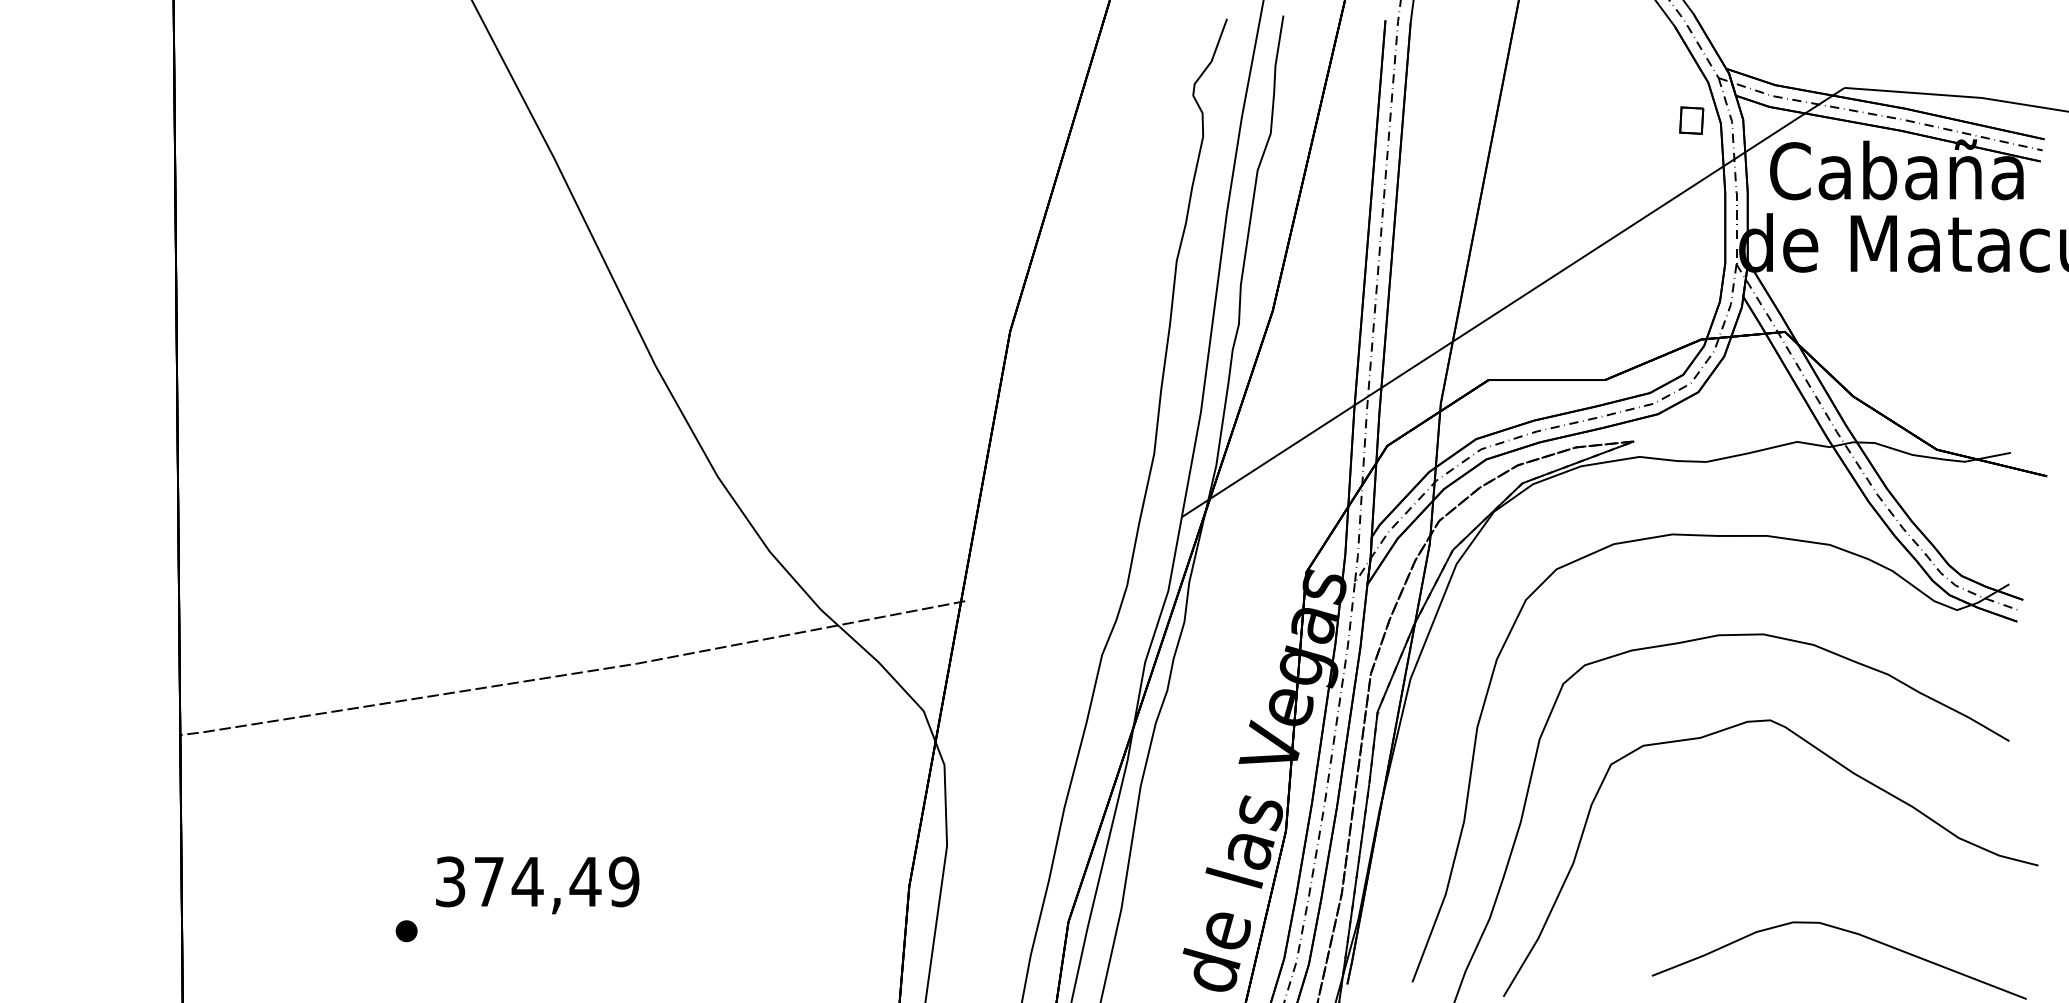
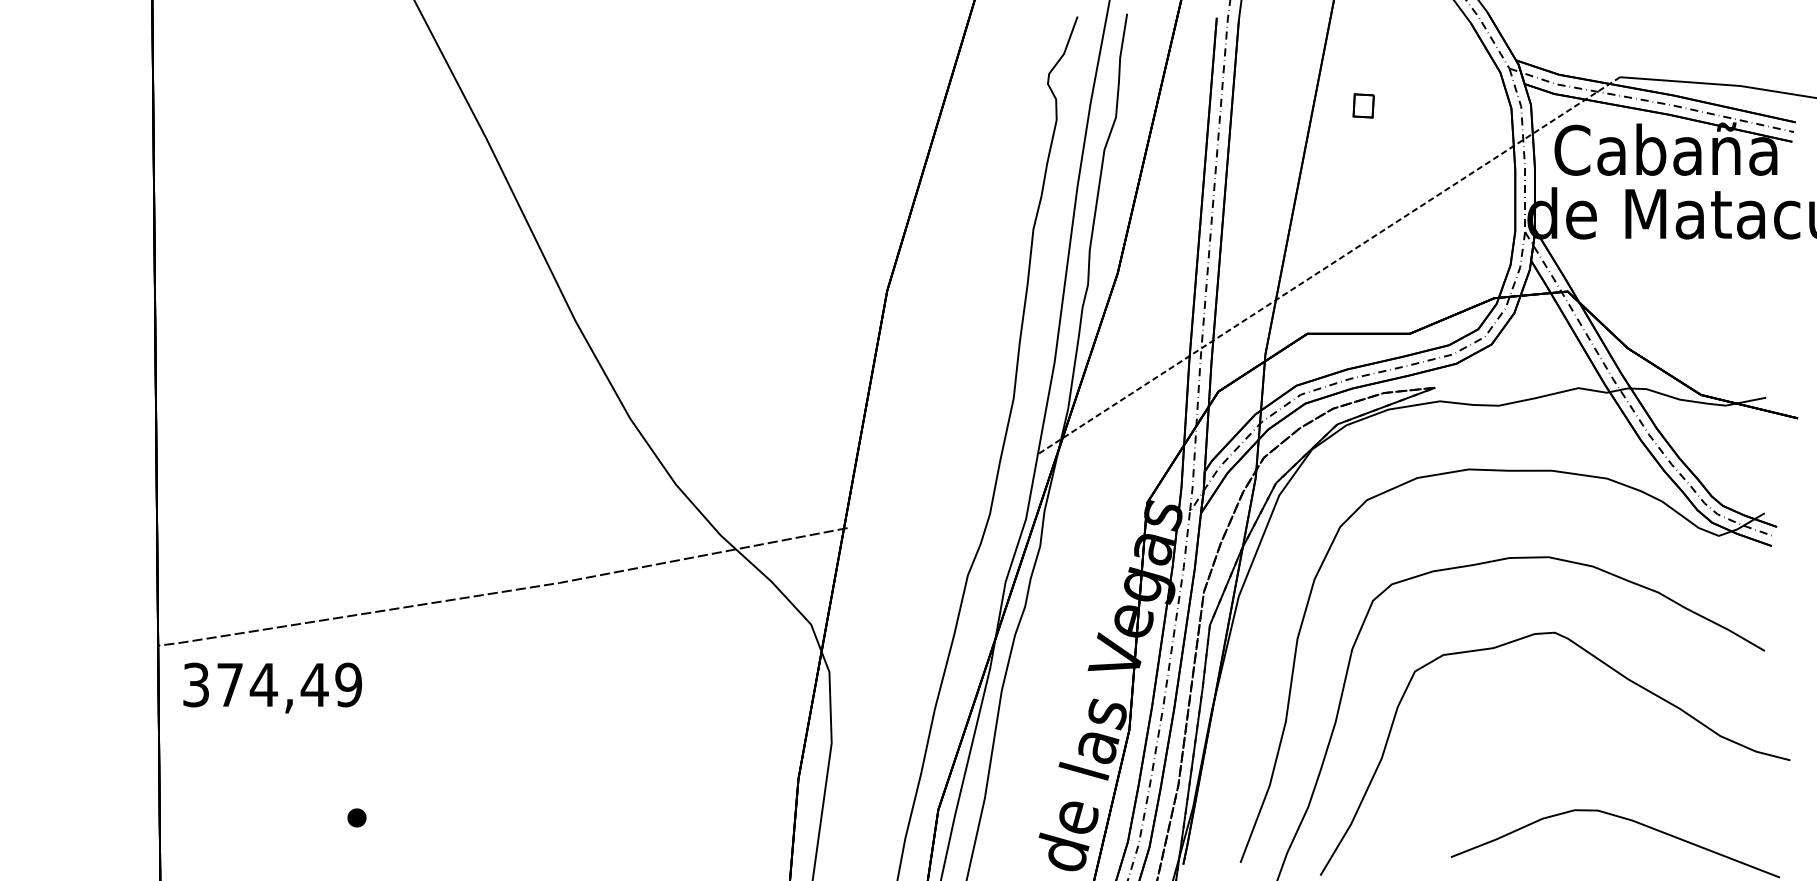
part: (1691, 120) -> (1363, 105), moved
line: (1513, 302) -> (1329, 265), solid -> dashed
text: (537, 885) -> (272, 688), moved

